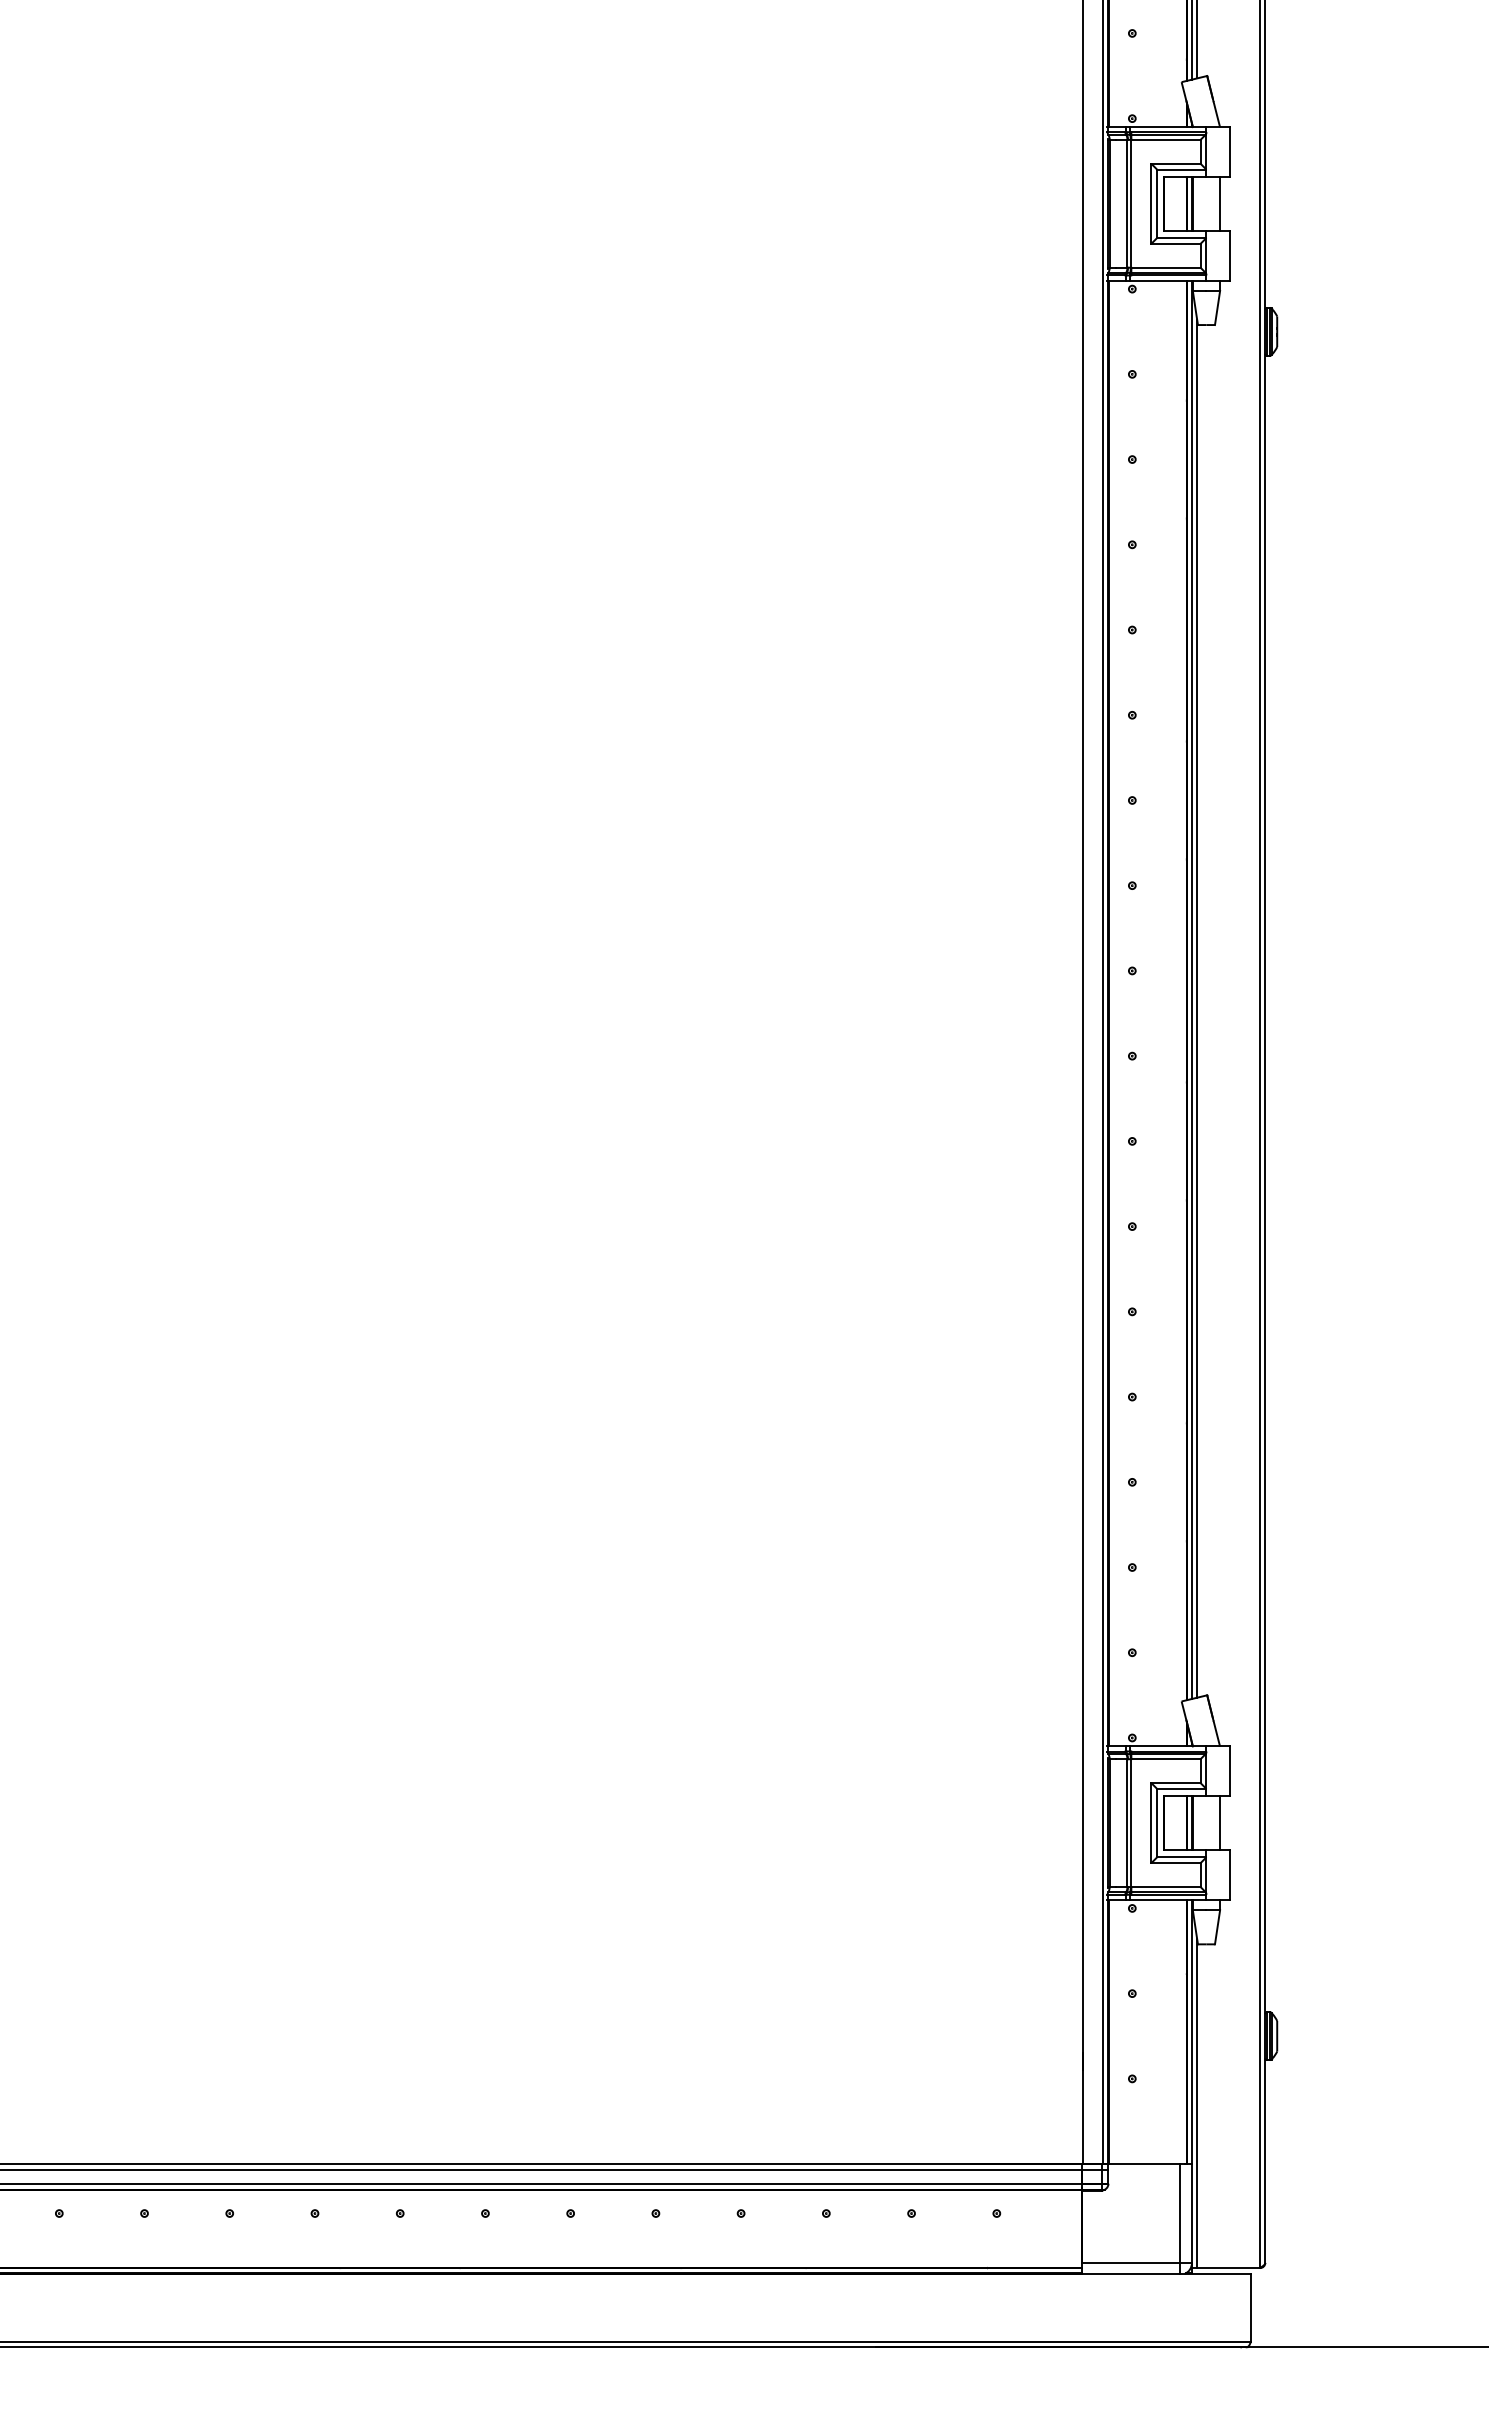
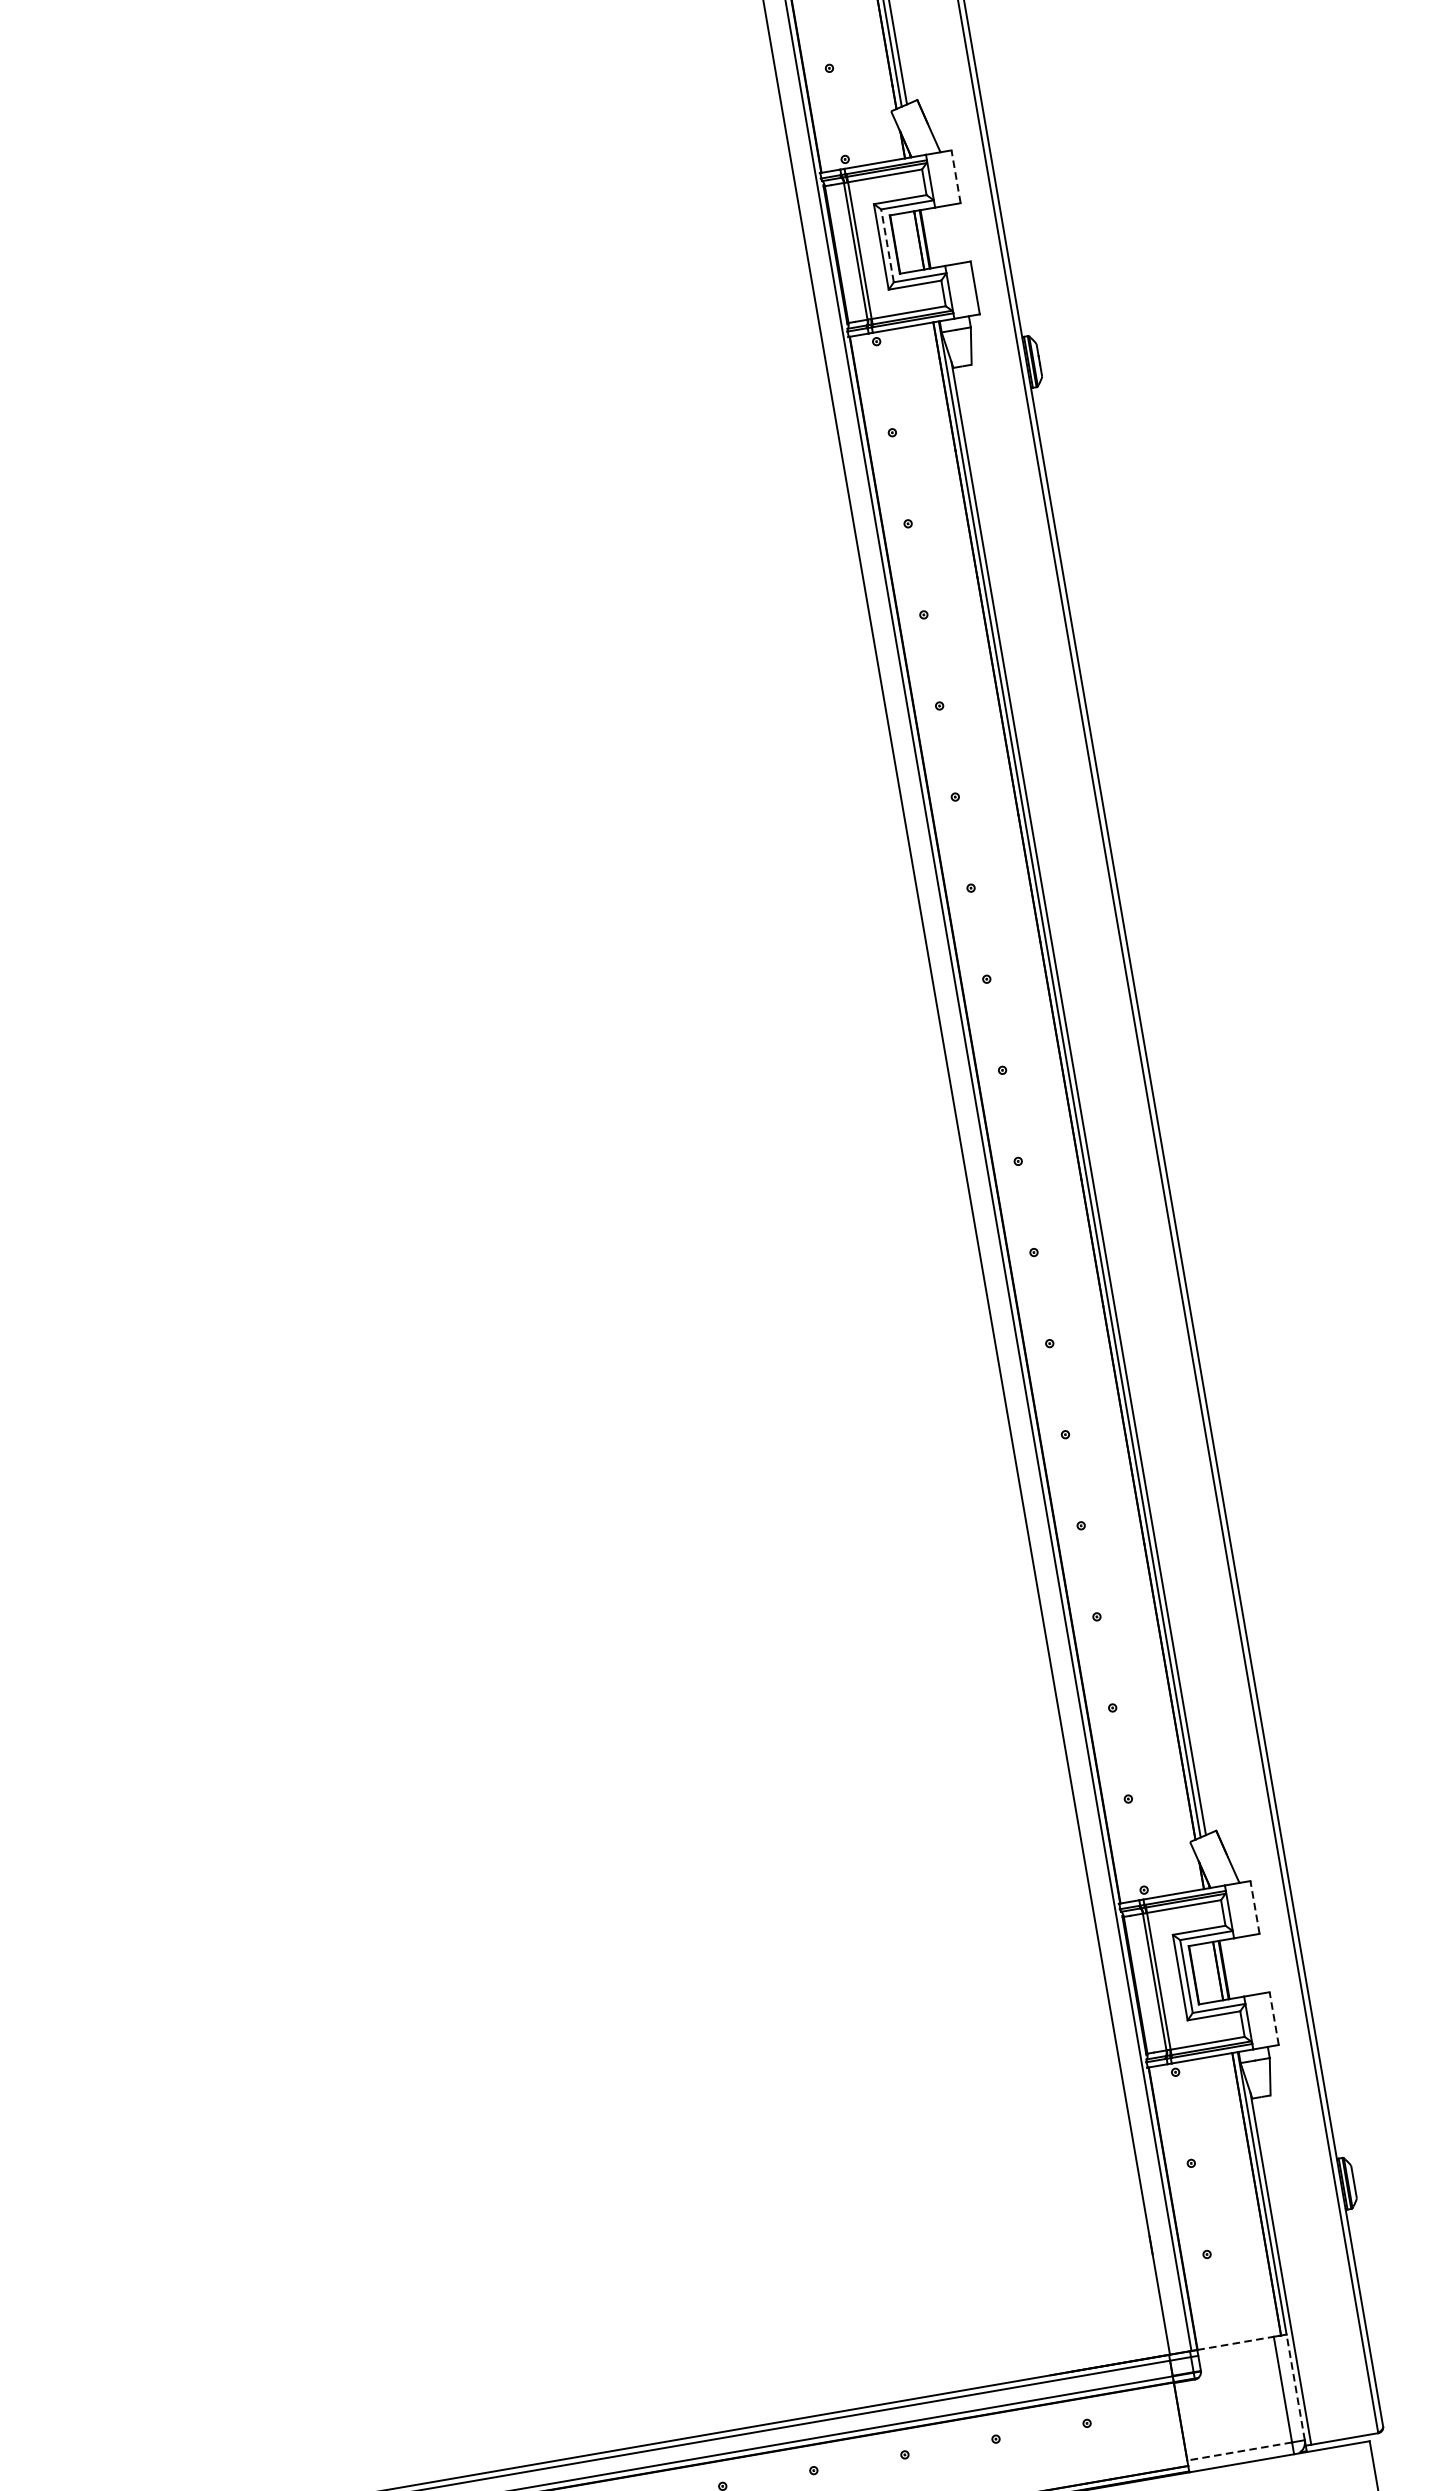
line: (1230, 151) -> (956, 176), solid -> dashed
line: (1157, 203) -> (887, 245), solid -> dashed
line: (1220, 203) -> (955, 233), removed
line: (1230, 1771) -> (1255, 1907), solid -> dashed
line: (1220, 1822) -> (1253, 1964), removed
line: (1230, 1875) -> (1274, 2019), solid -> dashed
line: (1144, 2164) -> (1235, 2343), solid -> dashed
line: (1191, 2213) -> (1295, 2387), solid -> dashed
line: (1130, 2262) -> (1239, 2451), solid -> dashed

